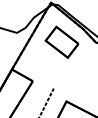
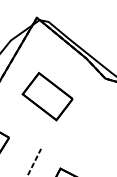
part: (61, 41) -> (46, 95), moved

